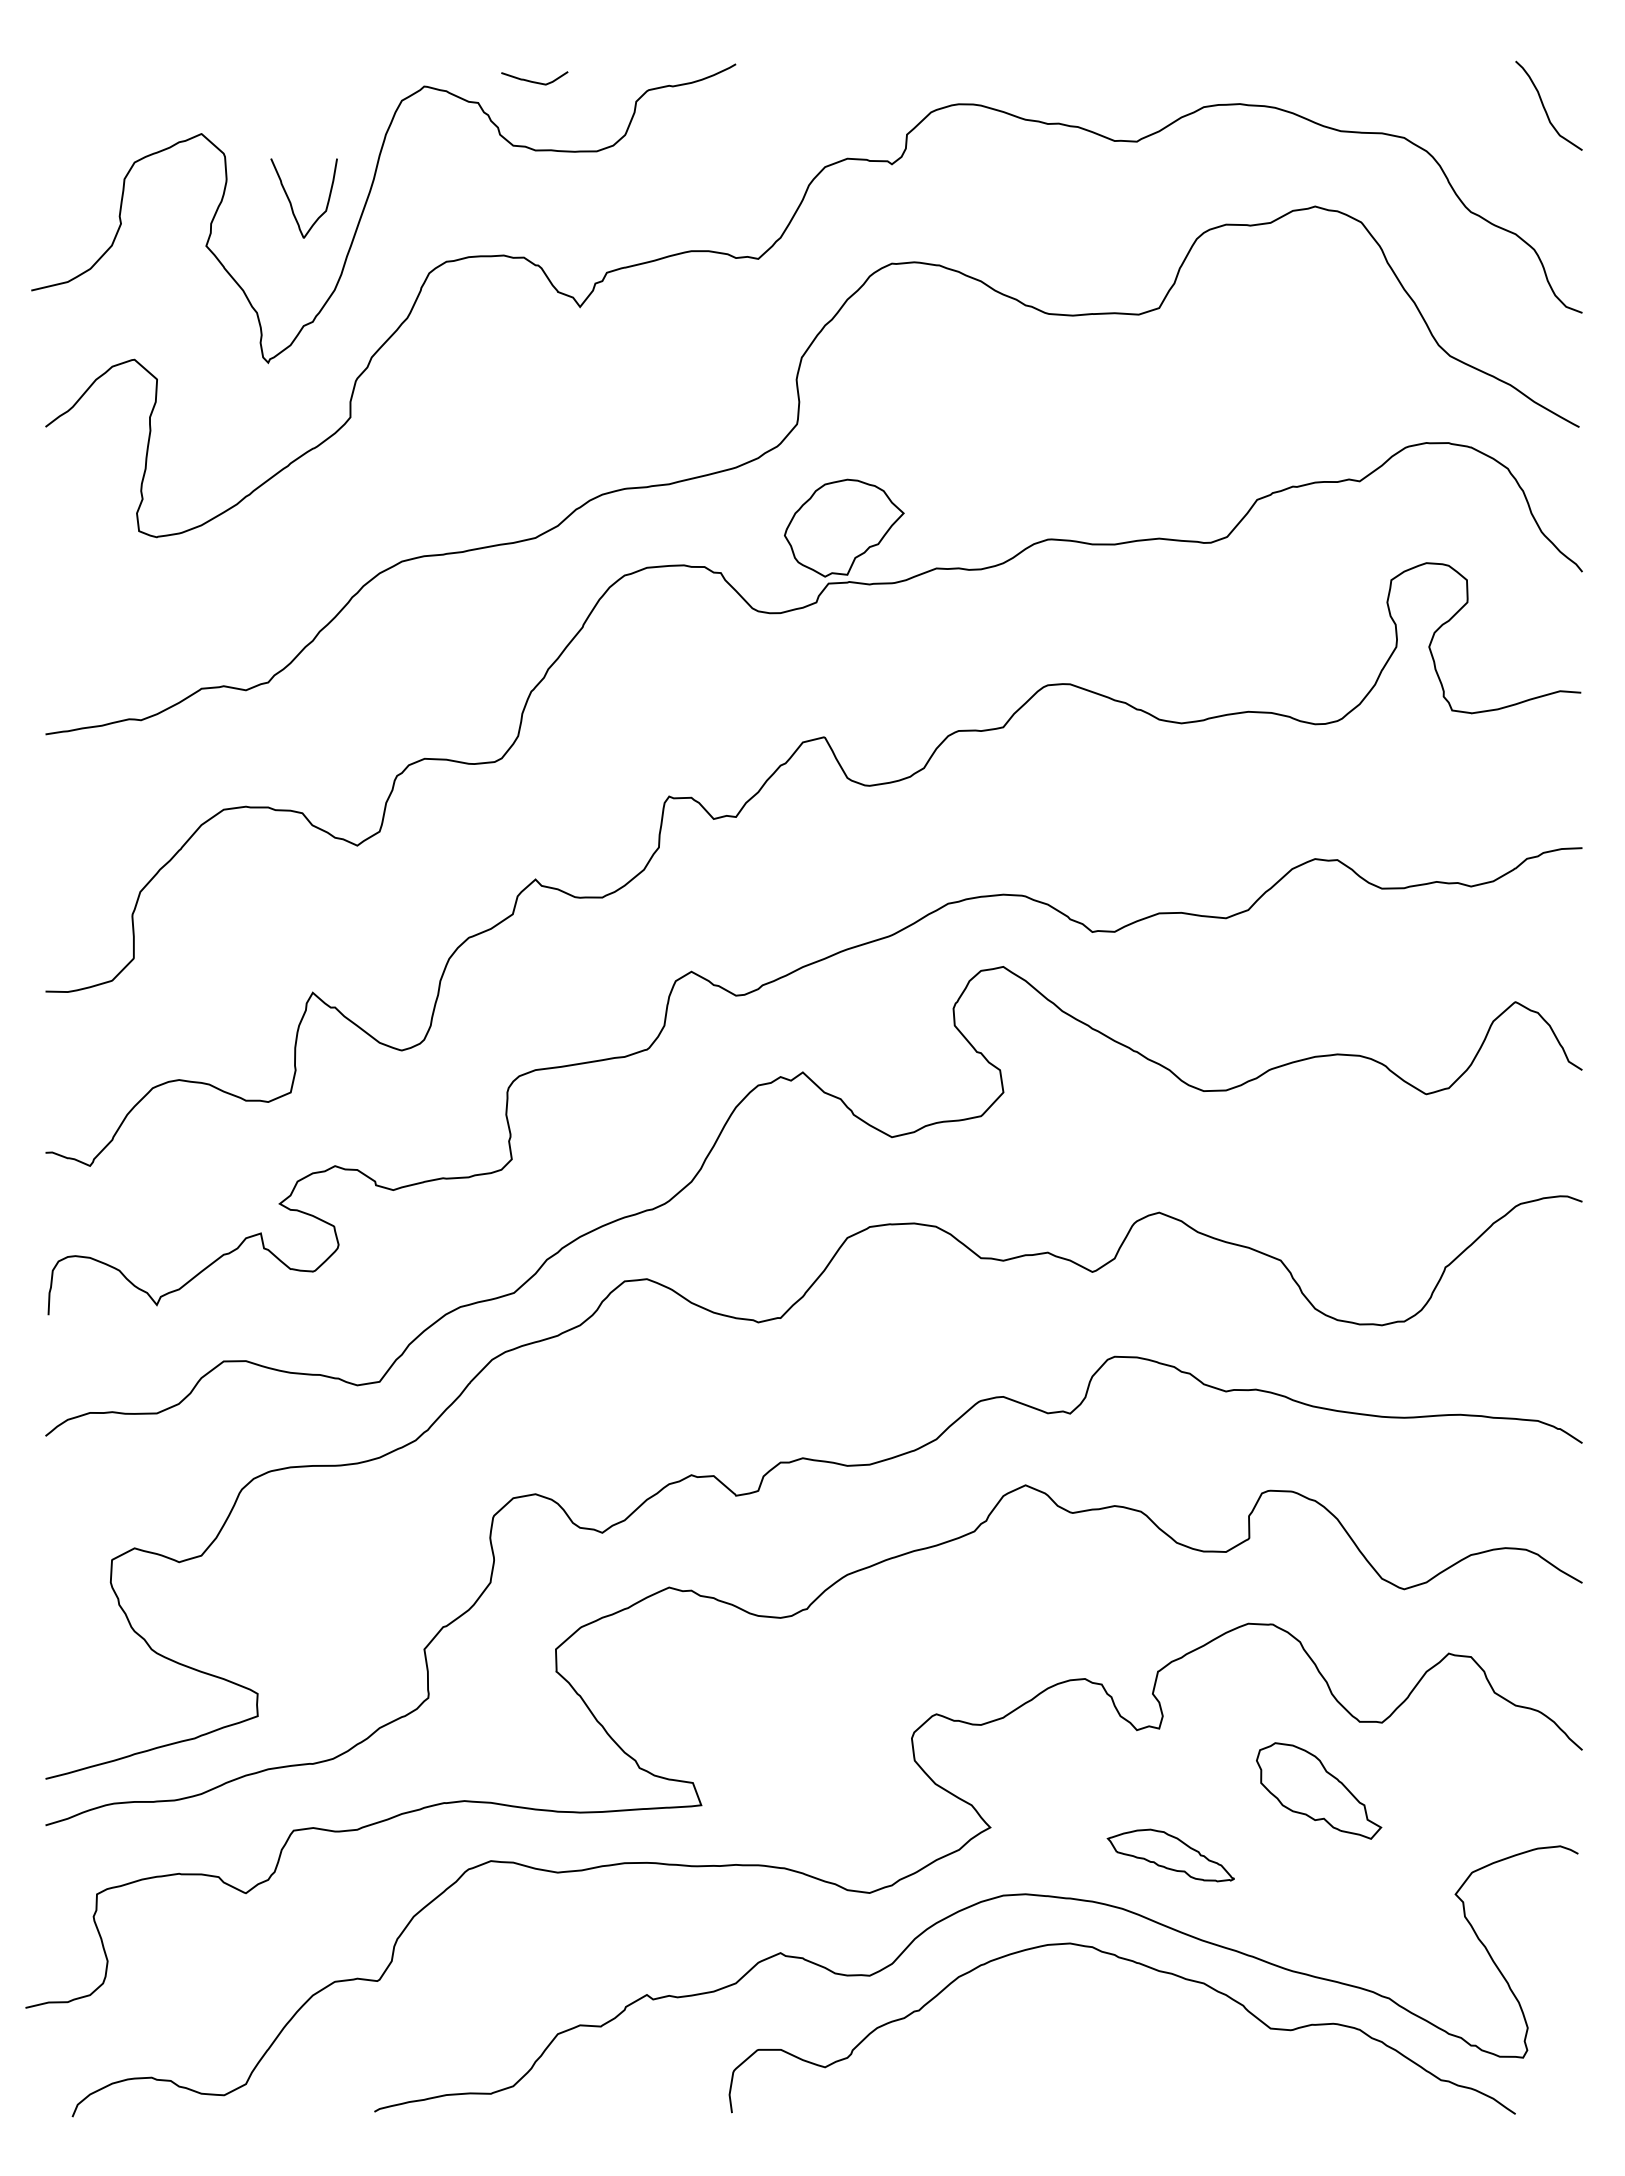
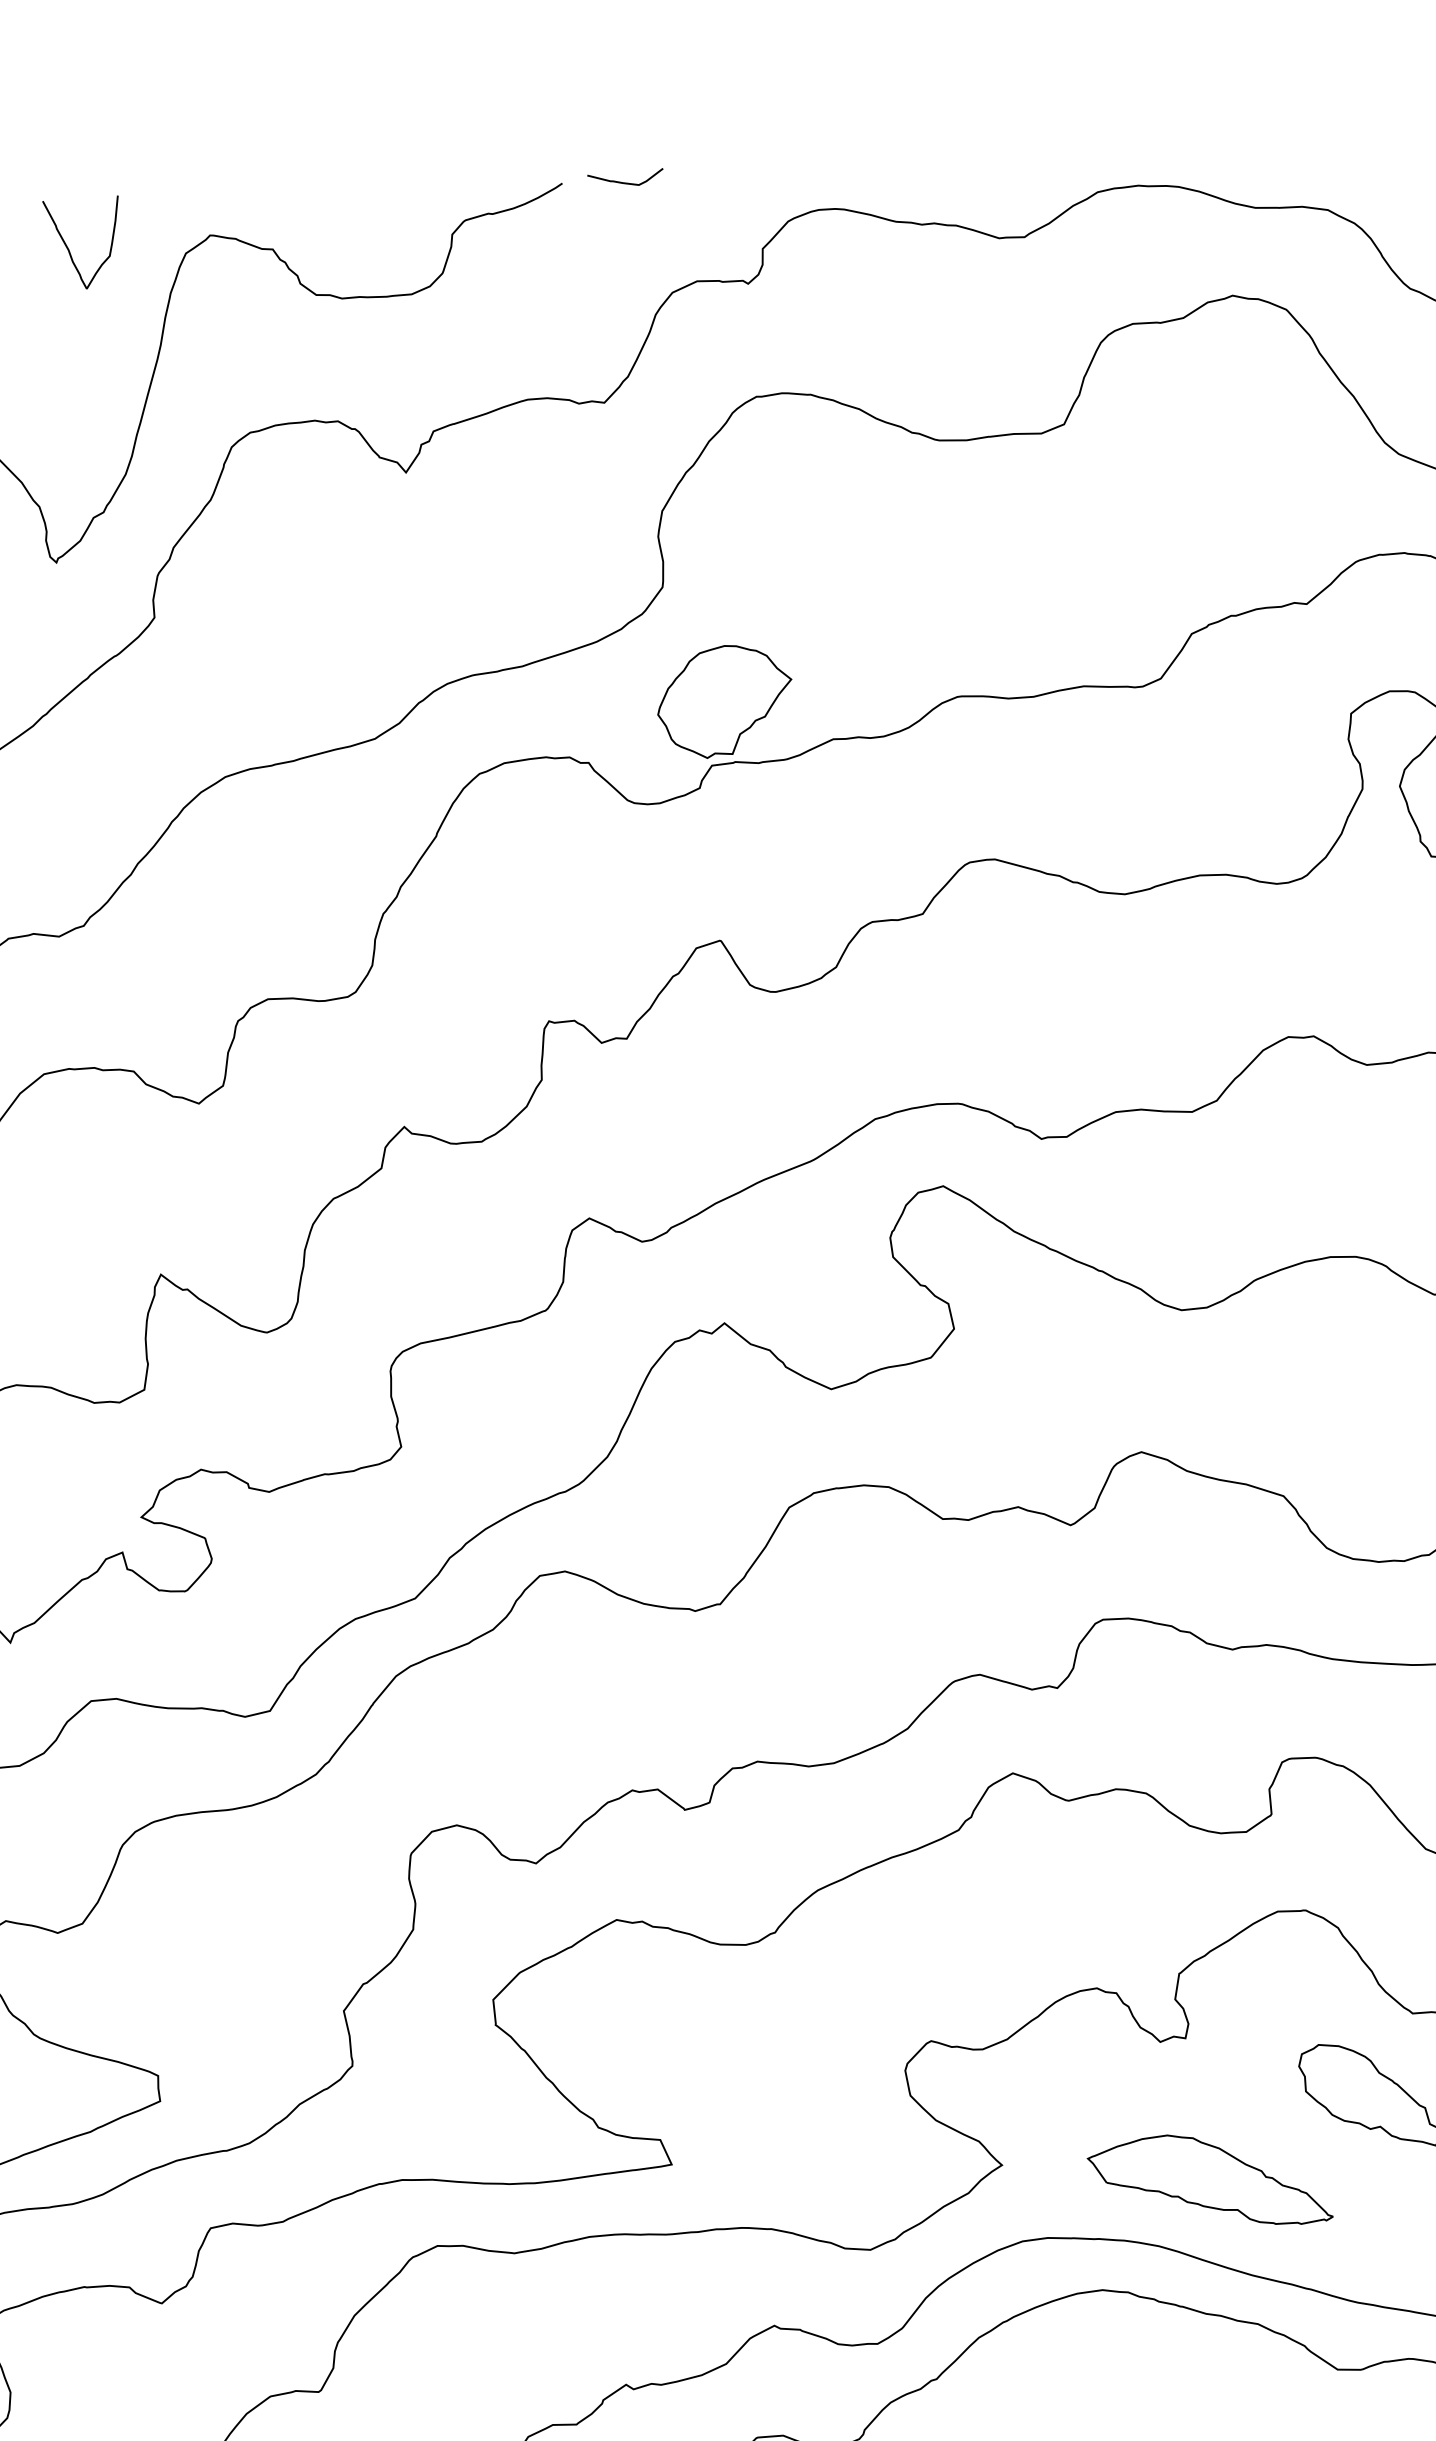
curve: (534, 81) -> (625, 182), moved
curve: (291, 202) -> (69, 249), moved
part: (1170, 1855) -> (1209, 2181), size x1.67

